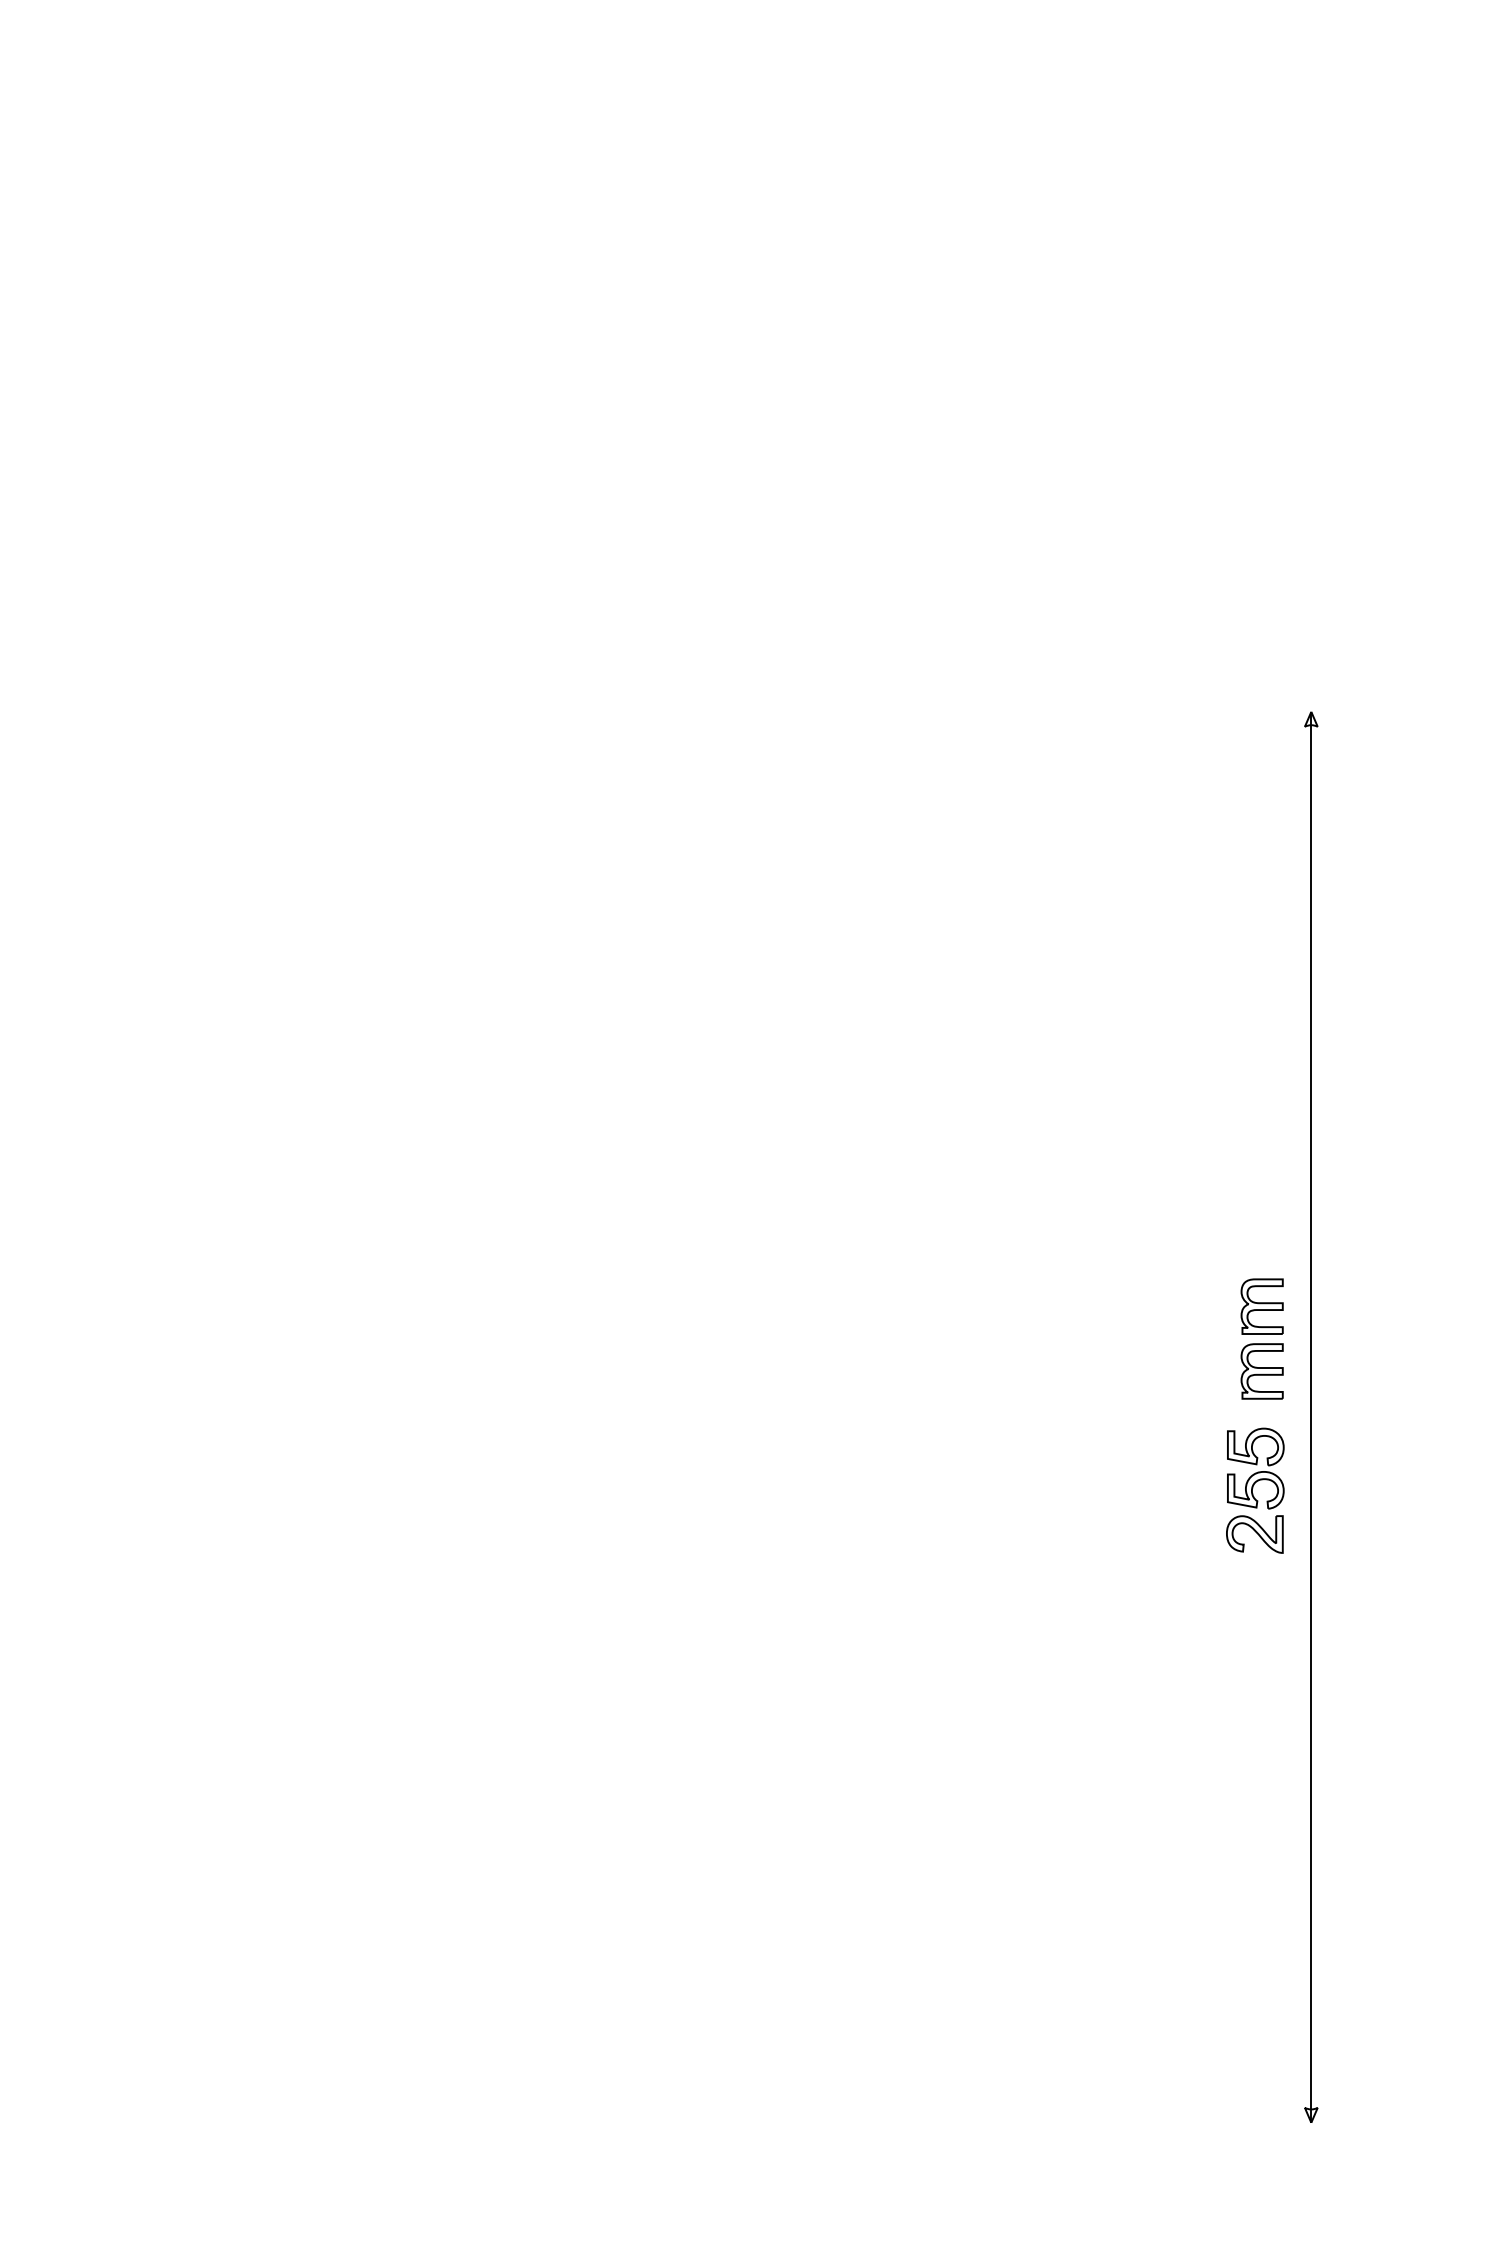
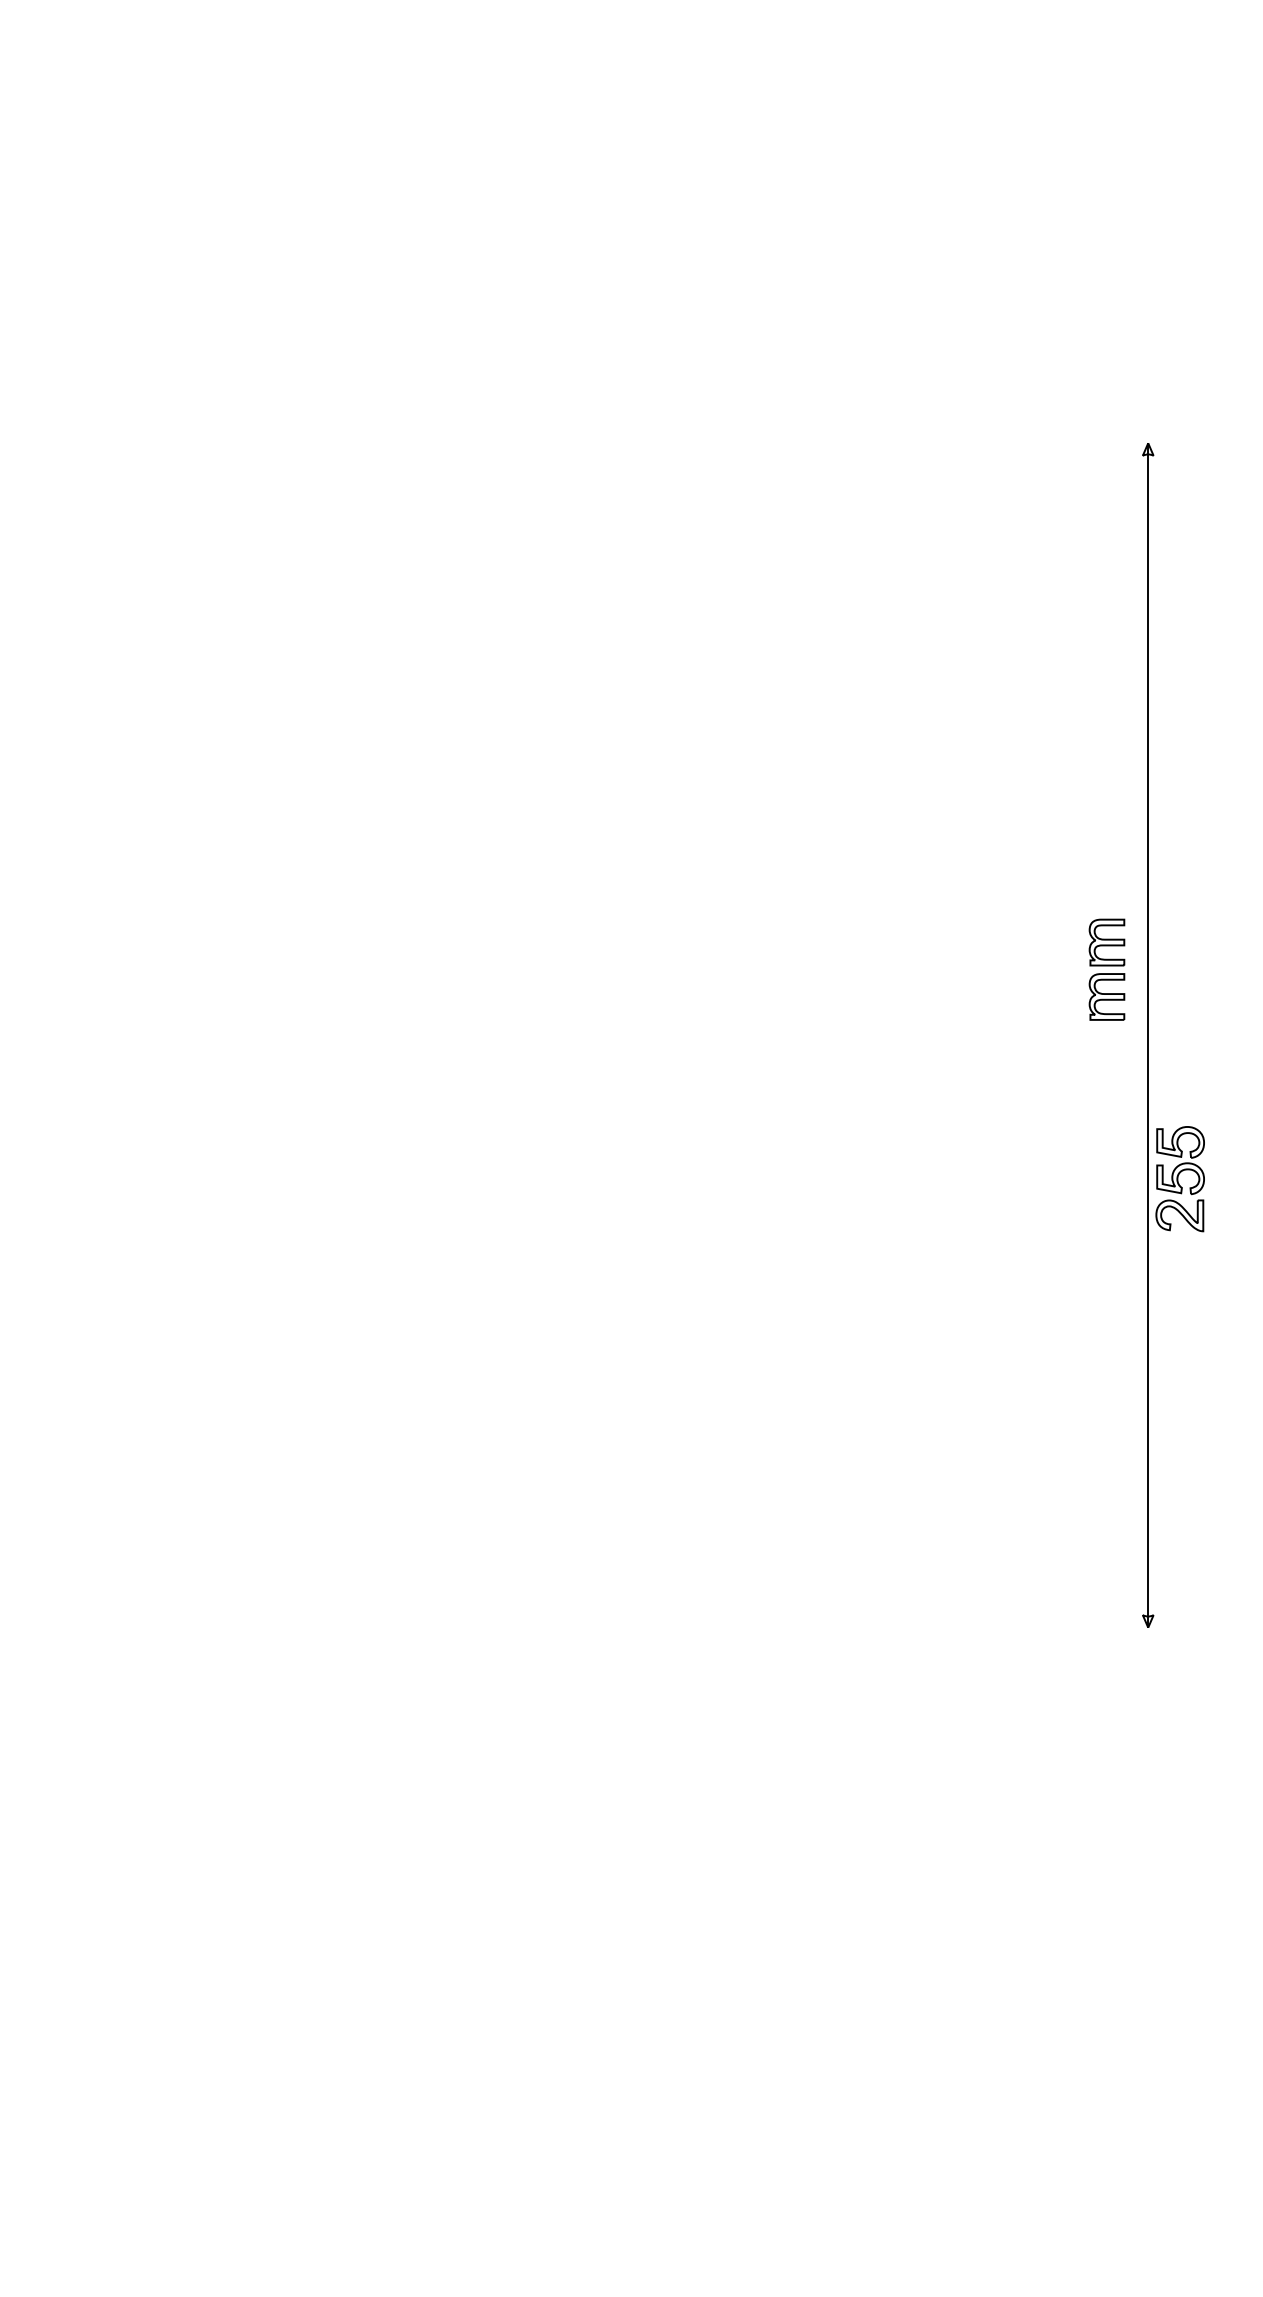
part: (1254, 1491) -> (1179, 1179), moved

